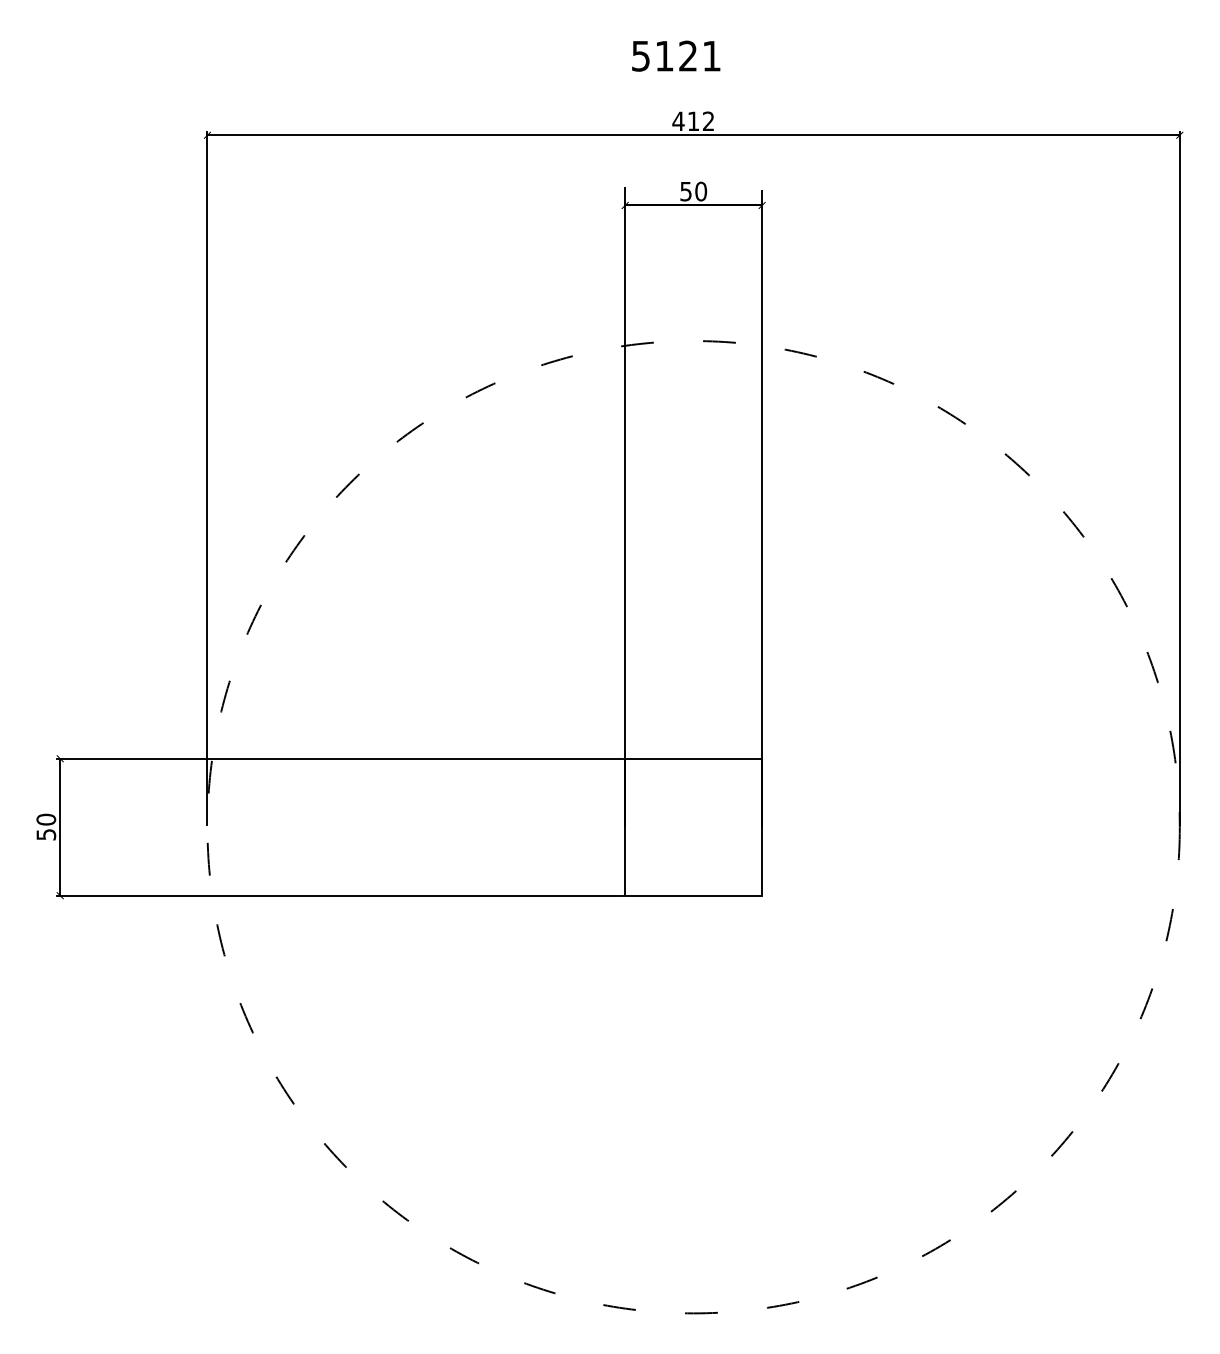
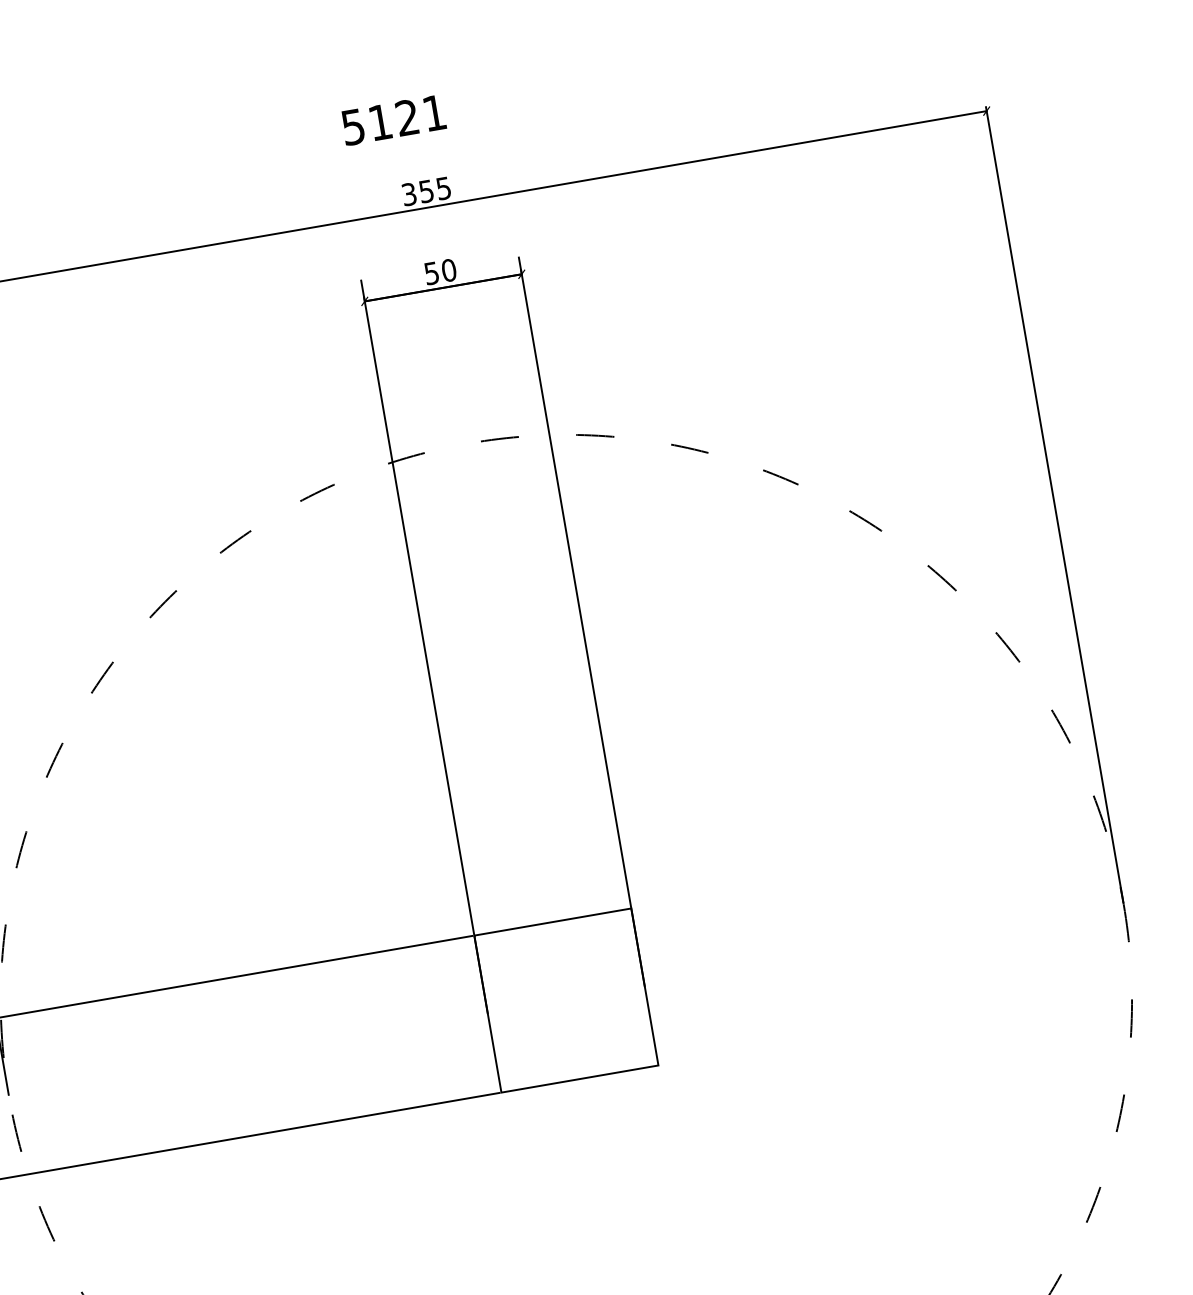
text: (693, 121) -> (426, 191), 412 -> 355

